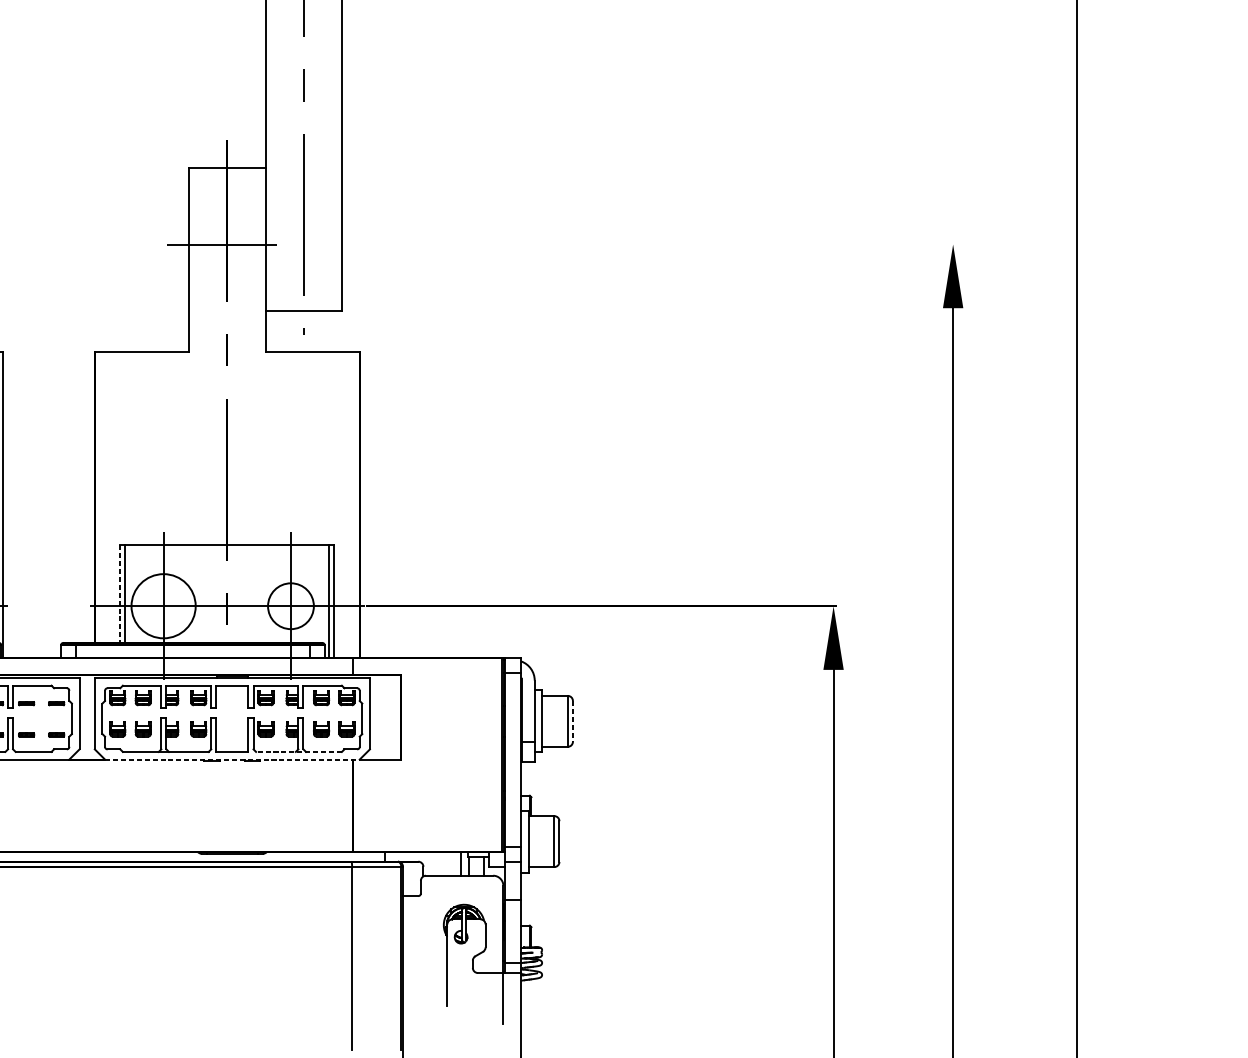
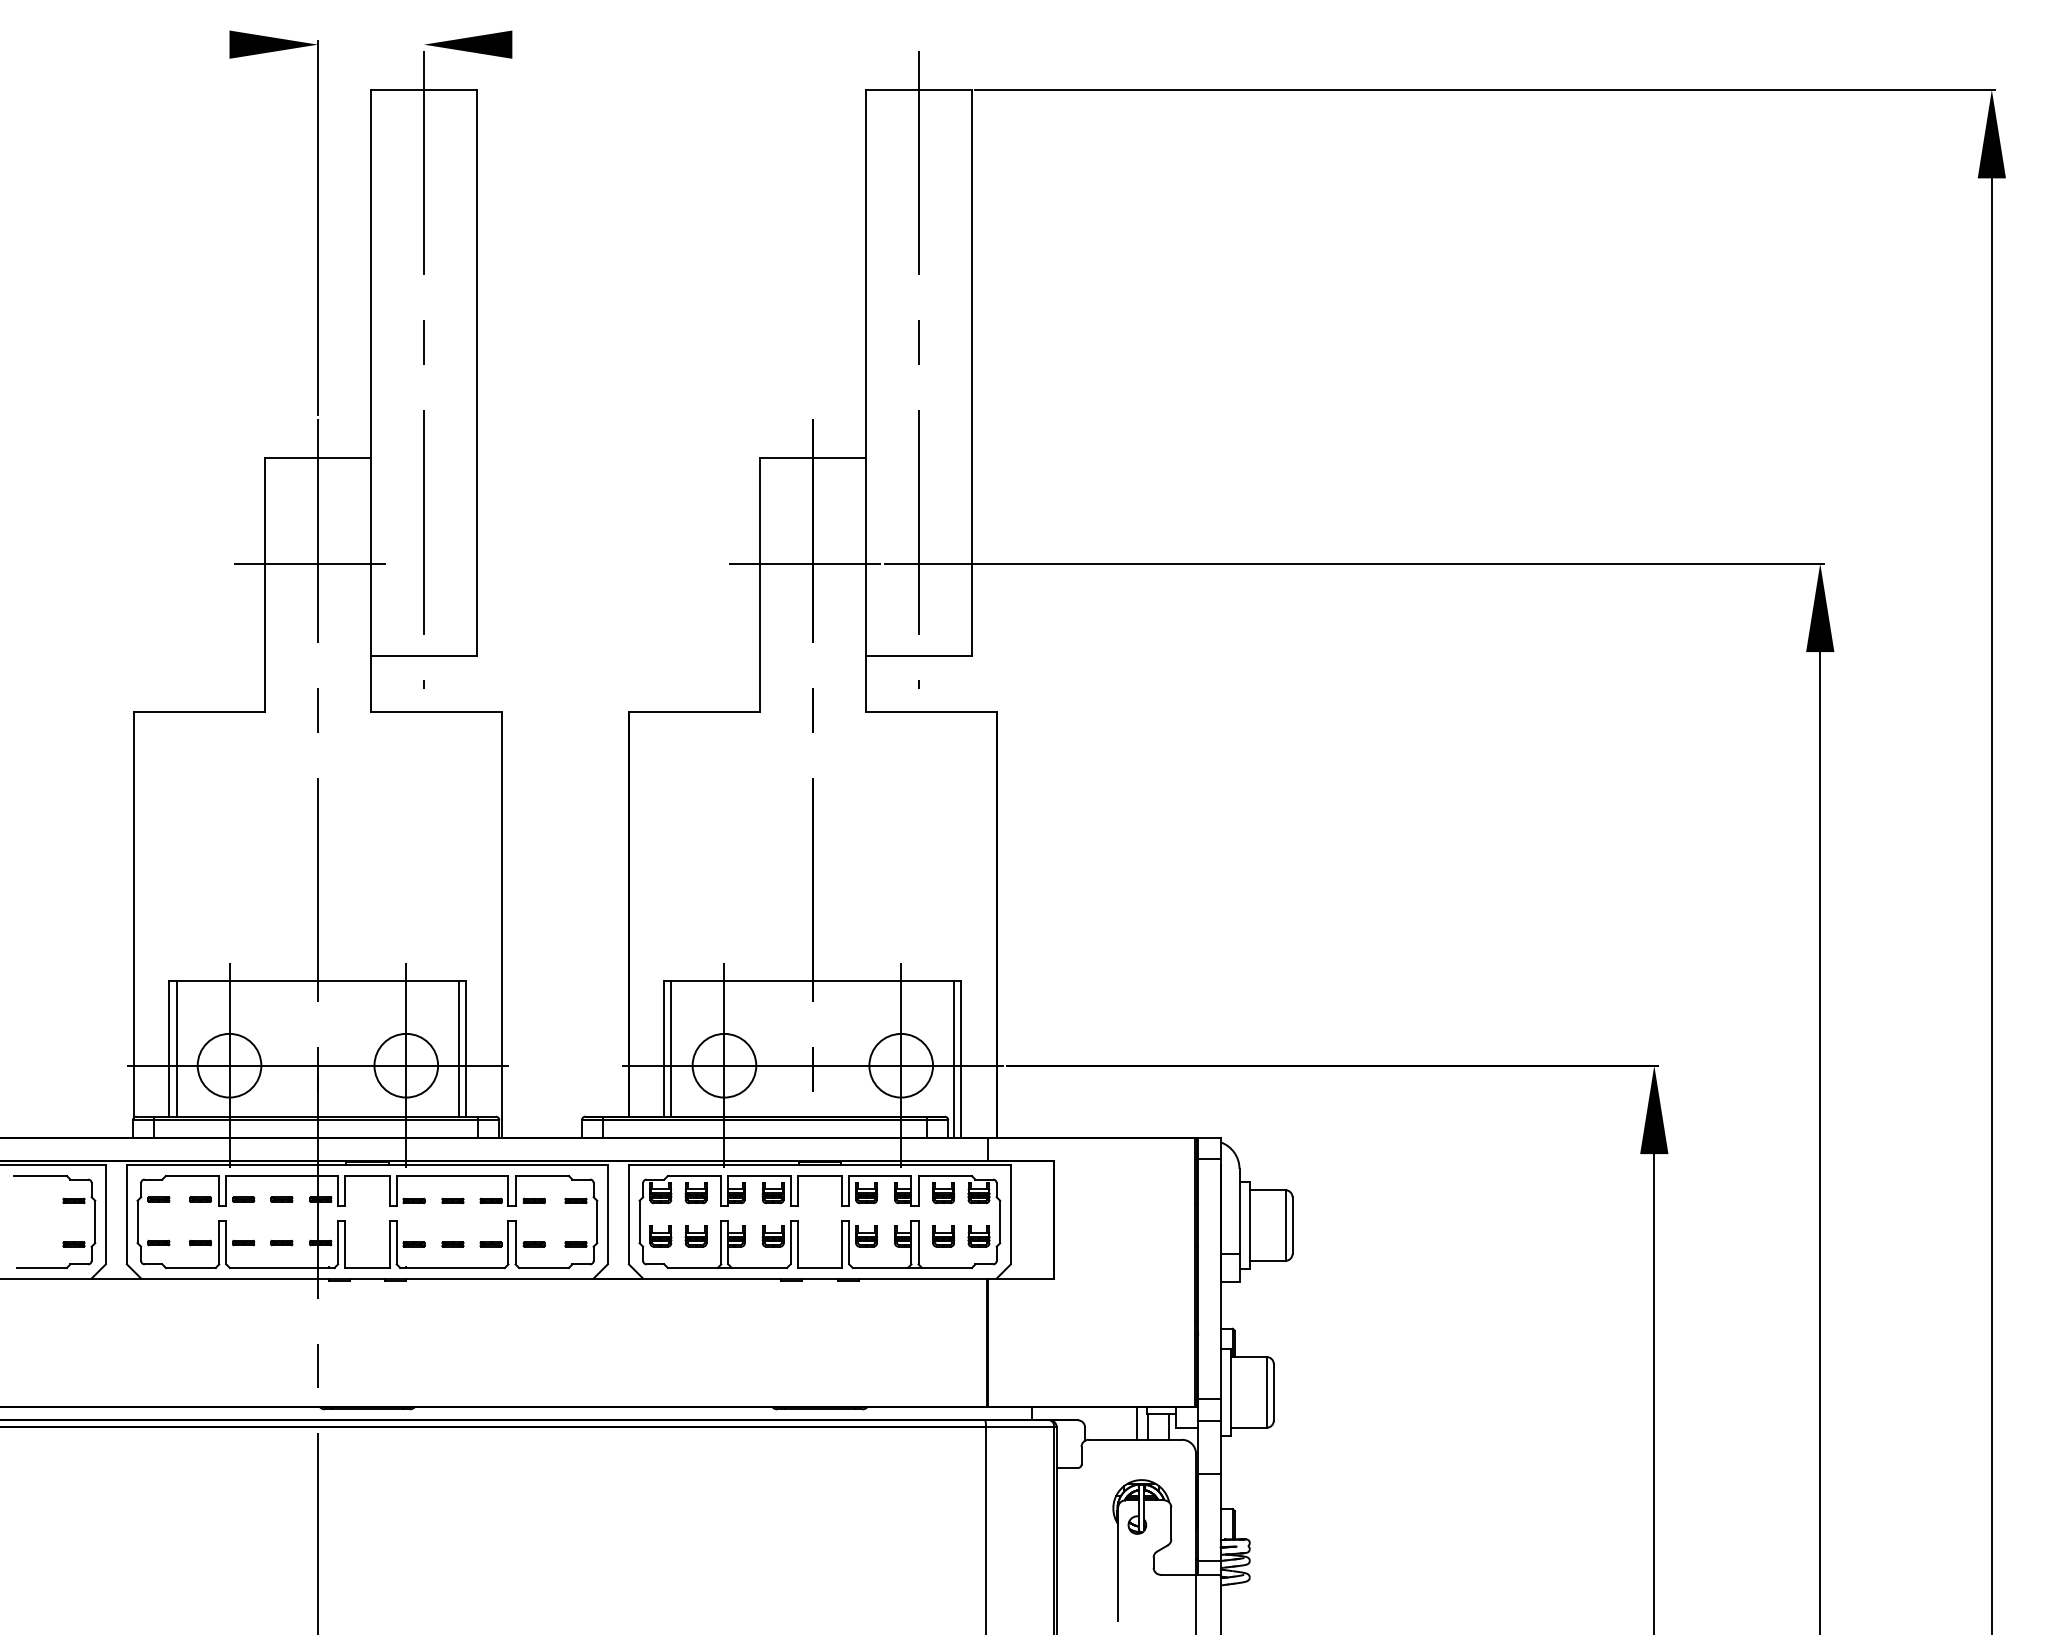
line: (616, 244) -> (1353, 563), added
line: (120, 593) -> (664, 1048), dashed -> solid
circle: (163, 606) -> (724, 1065), size x0.71
line: (572, 722) -> (1292, 1226), dashed -> solid
line: (299, 751) -> (912, 1267), dashed -> solid
line: (232, 759) -> (819, 1278), dashed -> solid

